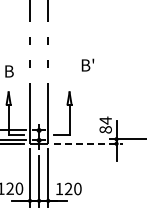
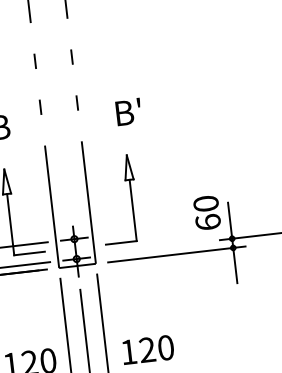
text: (87, 64) -> (127, 110), moved
text: (105, 124) -> (206, 211), 84 -> 60
line: (88, 143) -> (176, 253), dashed -> solid

